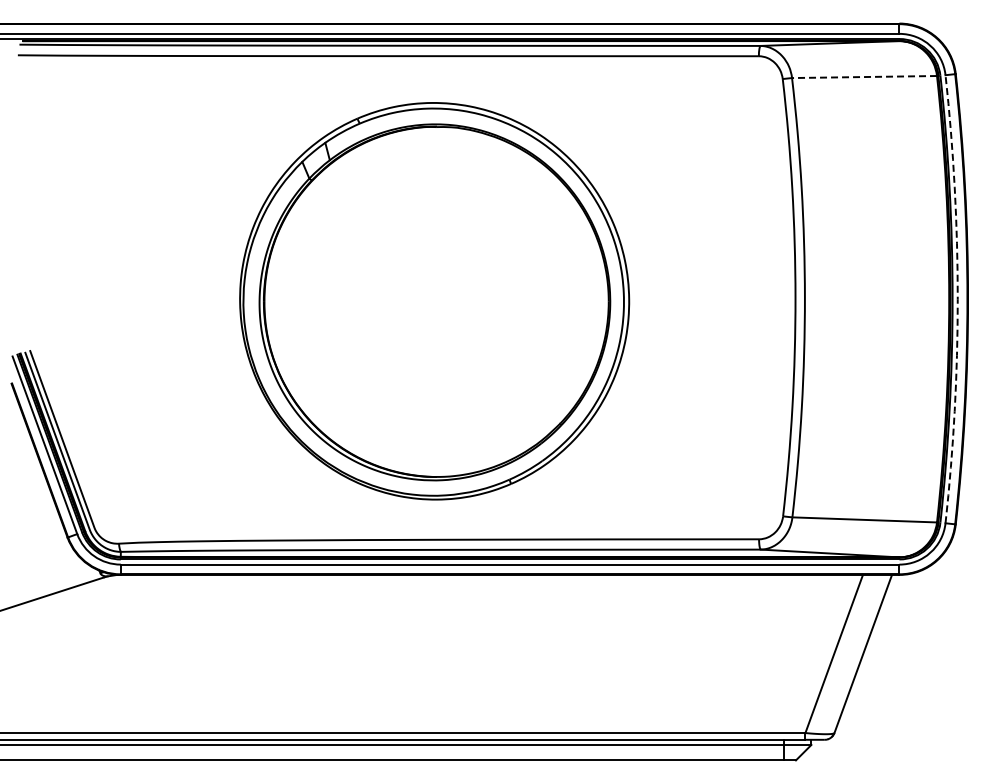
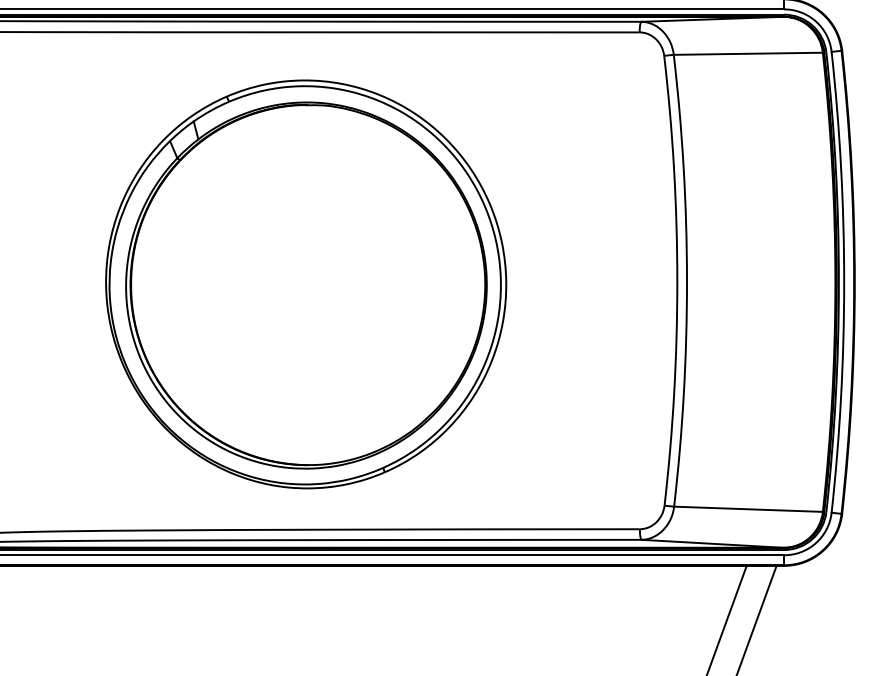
line: (864, 77) -> (748, 54), dashed -> solid
arc: (957, 299) -> (843, 282), dashed -> solid

